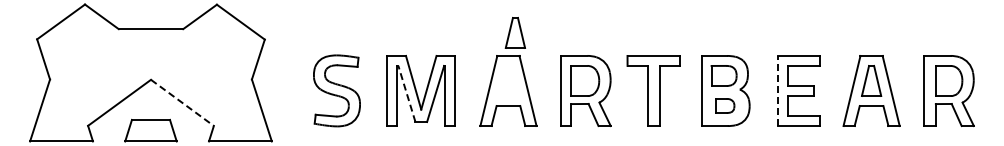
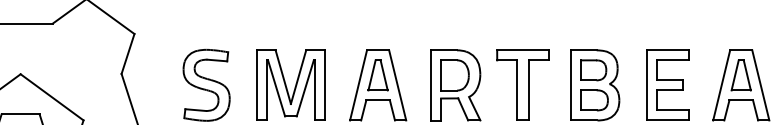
part: (514, 32) -> (377, 74), moved
line: (777, 90) -> (647, 84), dashed -> solid
line: (406, 93) -> (276, 87), dashed -> solid
line: (182, 102) -> (52, 96), dashed -> solid
part: (725, 105) -> (595, 99), size x1.43

